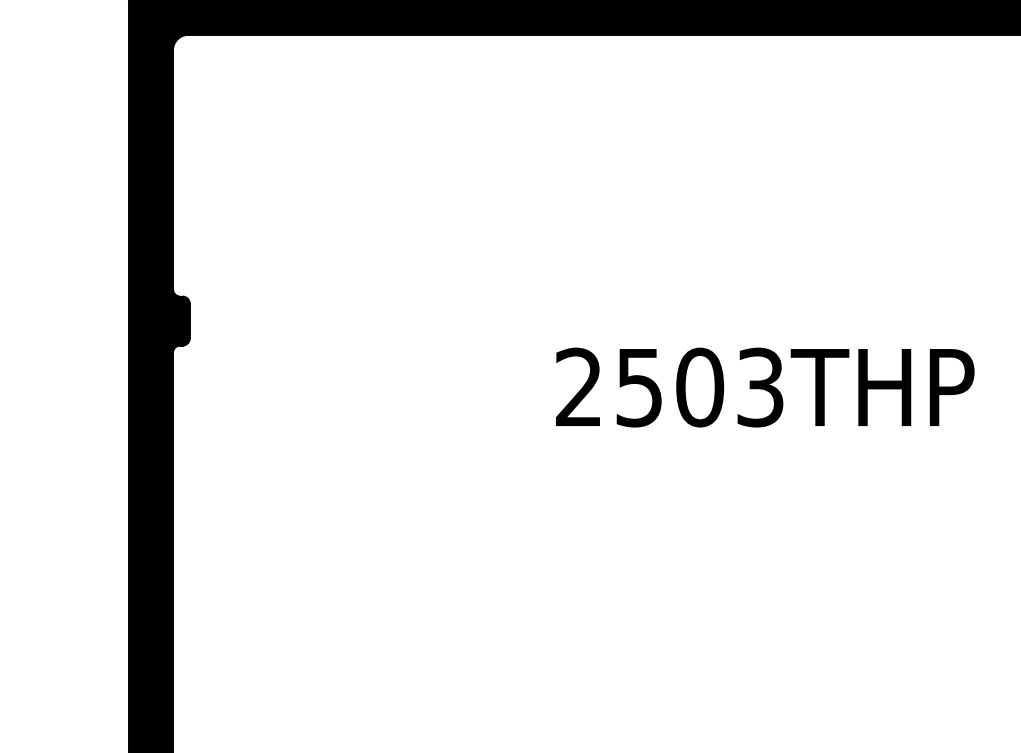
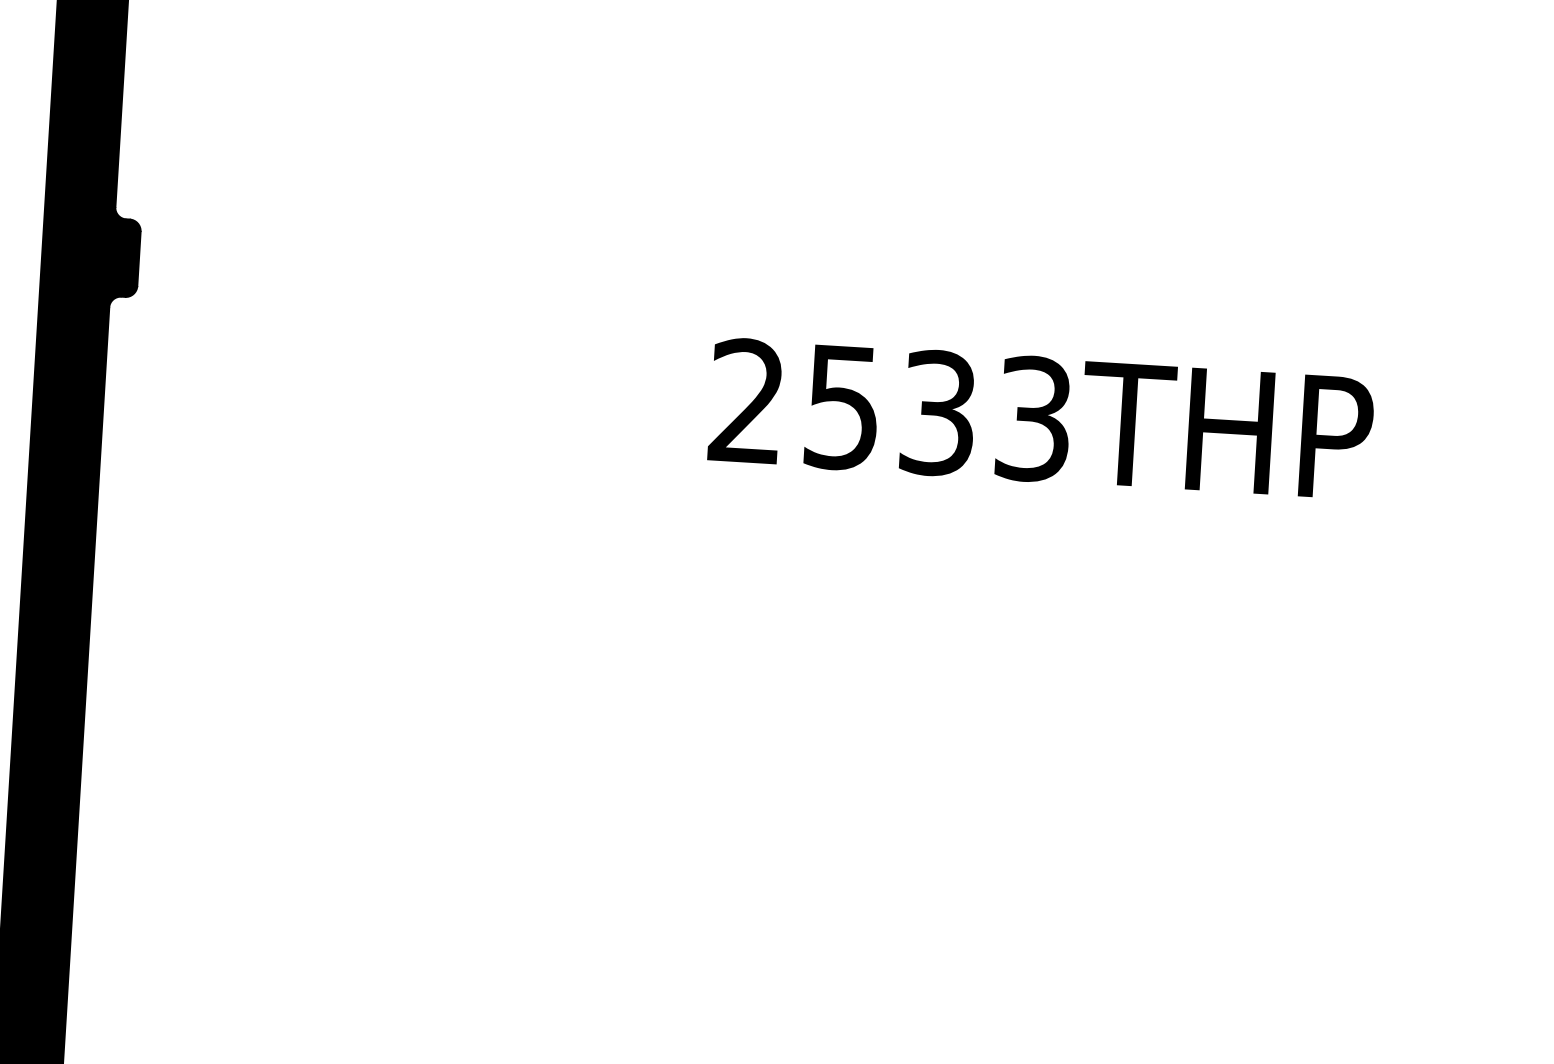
text: (700, 387) -> (939, 413), 2503THP -> 2533THP

